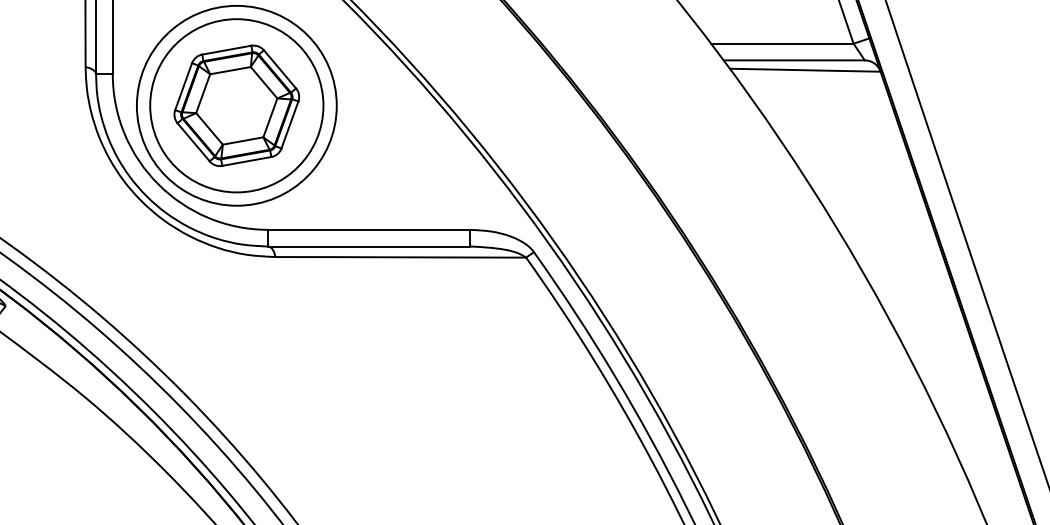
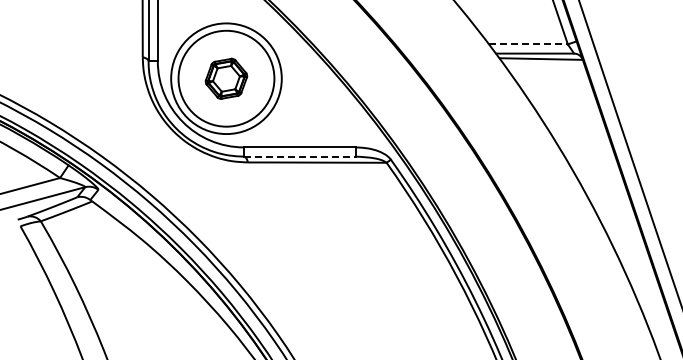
line: (782, 43) -> (528, 44), solid -> dashed
part: (236, 105) -> (226, 78), size x0.6
line: (368, 246) -> (299, 156), solid -> dashed

